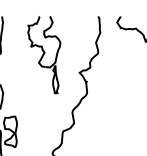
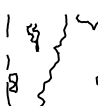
part: (42, 55) -> (32, 37), size x0.6

